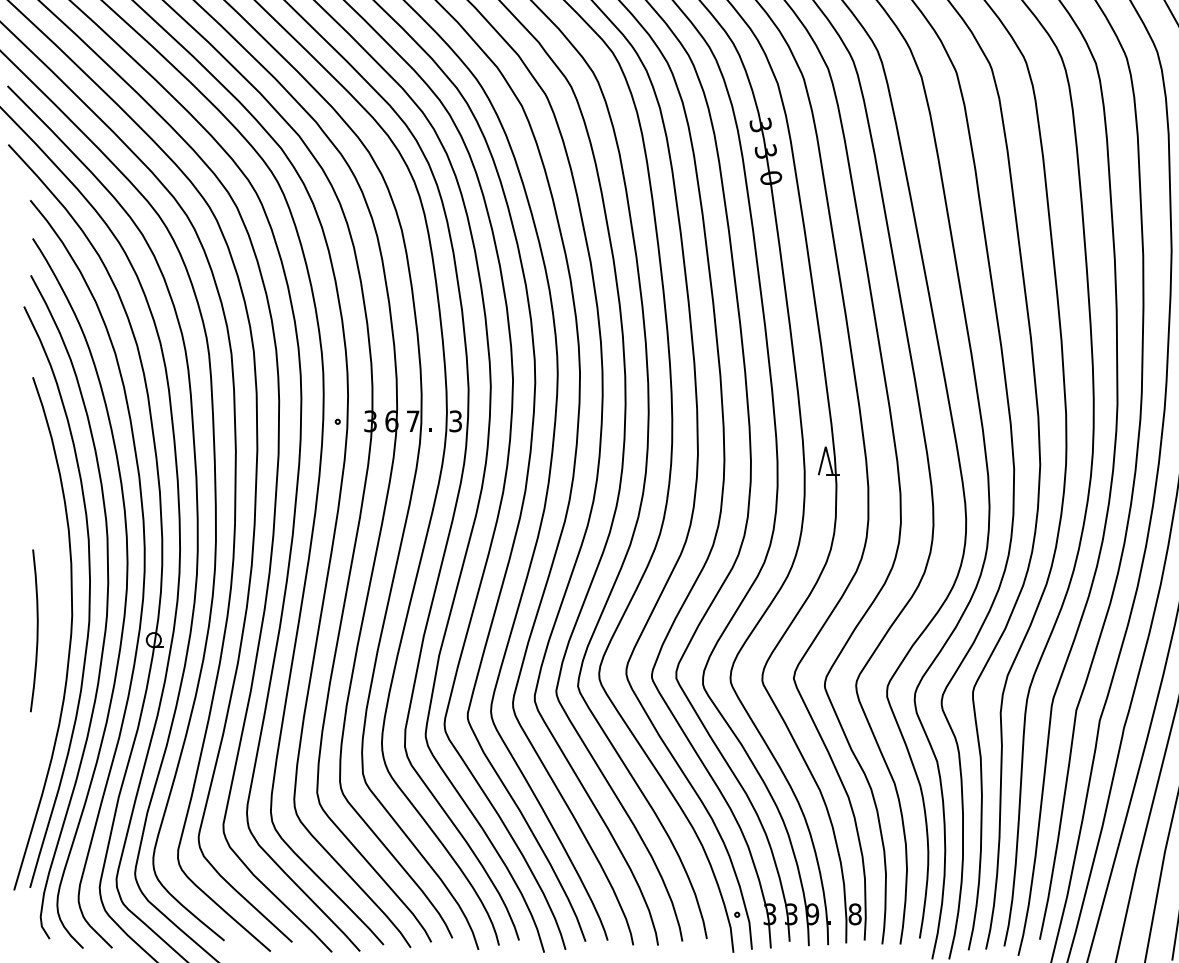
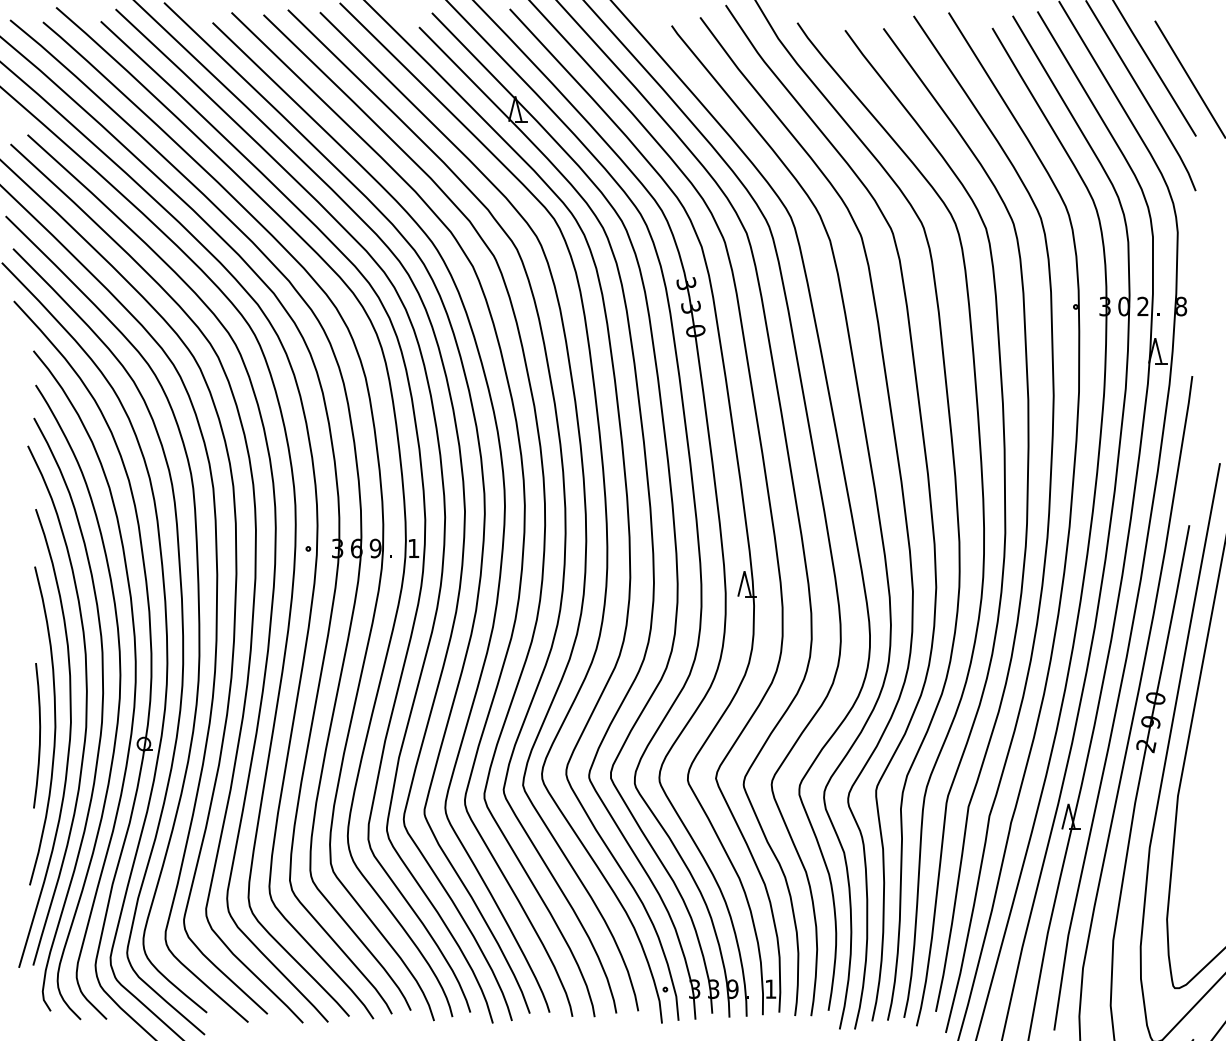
text: (412, 421) -> (375, 548), 7 -> 9
text: (455, 421) -> (413, 548), 3 -> 1
curve: (53, 619) -> (54, 725), added
text: (854, 913) -> (770, 988), 8 -> 1

